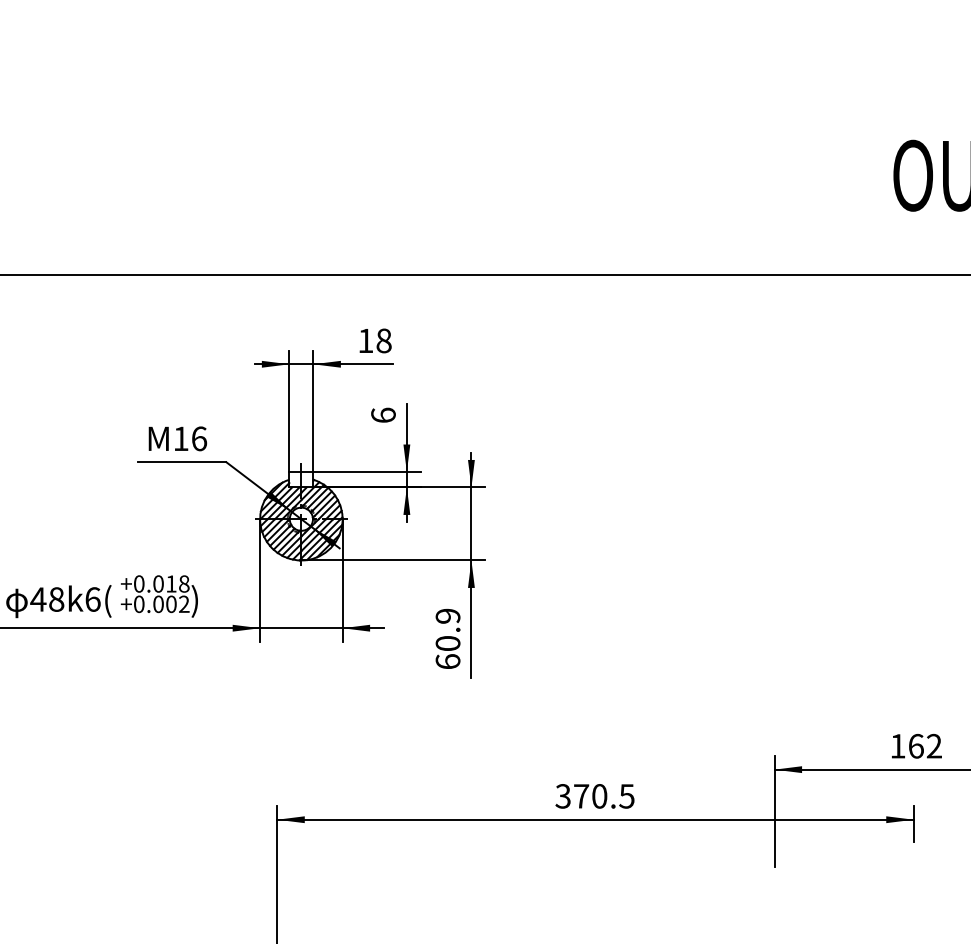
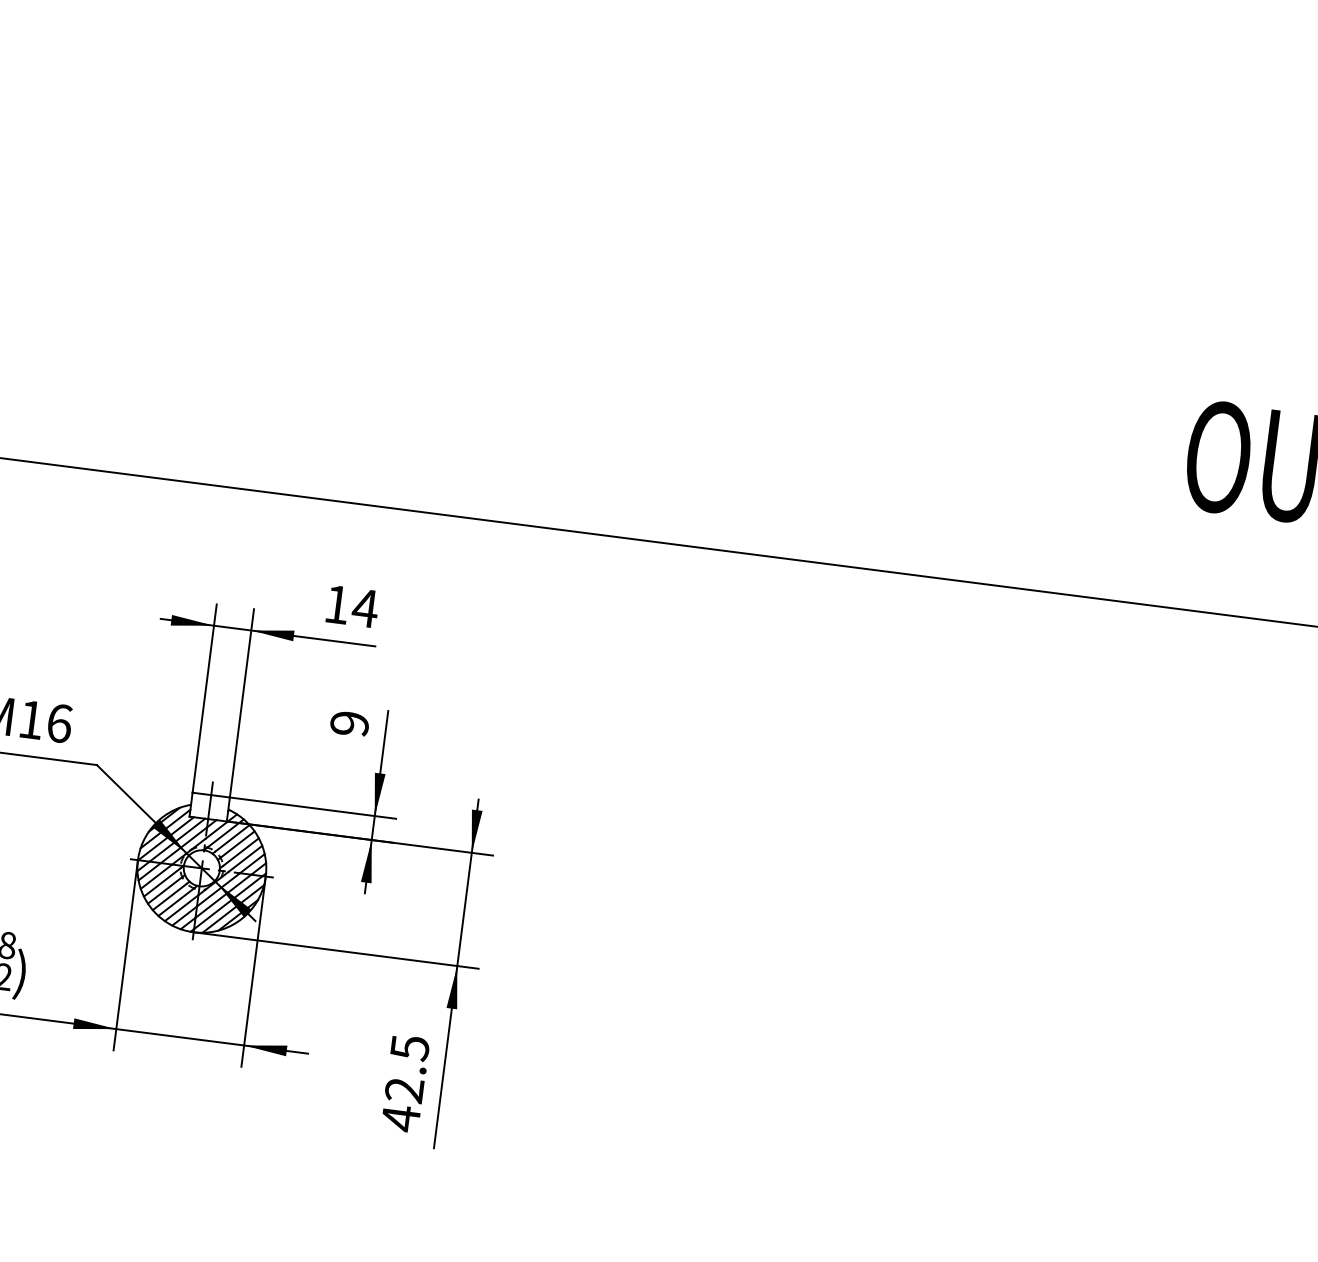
text: (383, 340) -> (364, 607), 18 -> 14
text: (383, 414) -> (349, 722), 6 -> 9
text: (447, 639) -> (404, 1083), 60.9 -> 42.5

